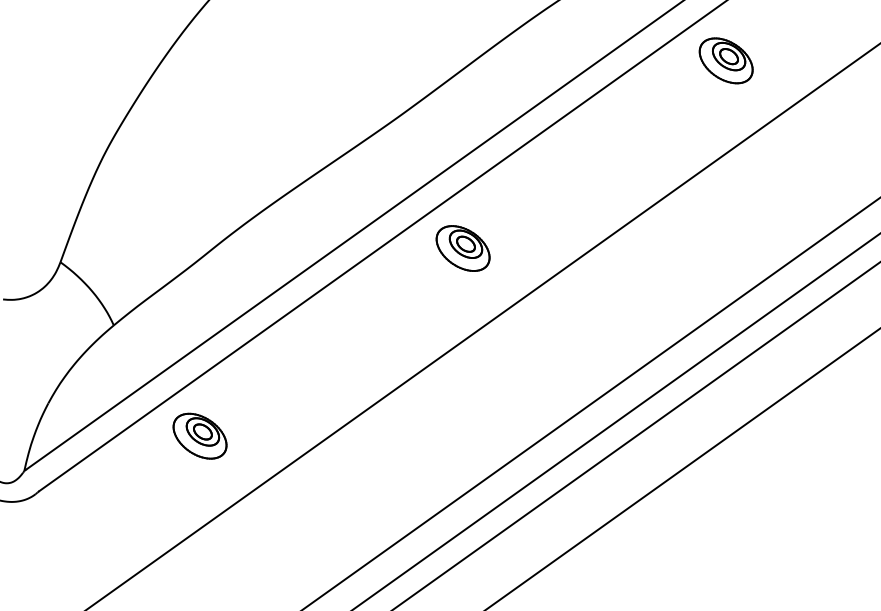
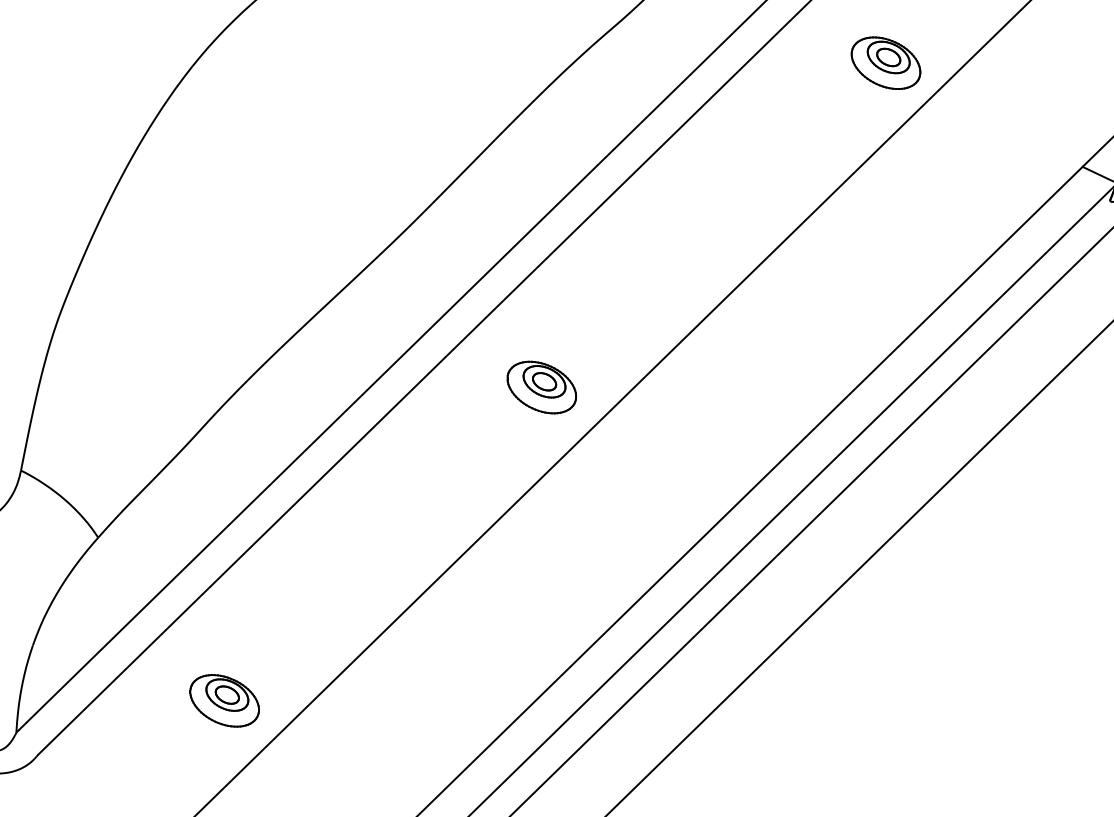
part: (725, 60) -> (885, 62), moved
part: (462, 248) -> (541, 387), moved
part: (199, 435) -> (224, 700), moved

